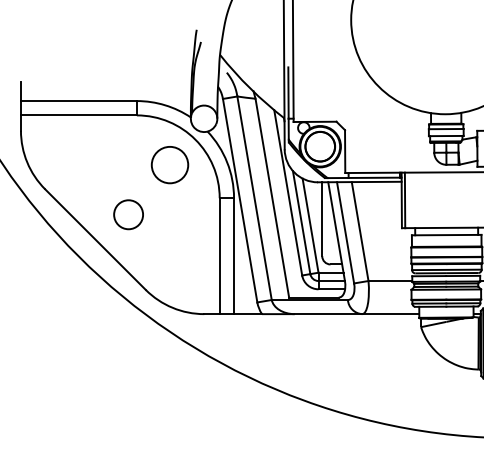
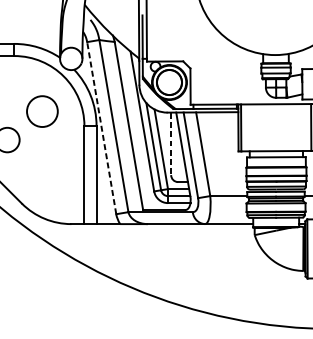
circle: (169, 165) -> (41, 111), moved
line: (240, 200) -> (102, 128), solid -> dashed
line: (322, 219) -> (171, 144), solid -> dashed

